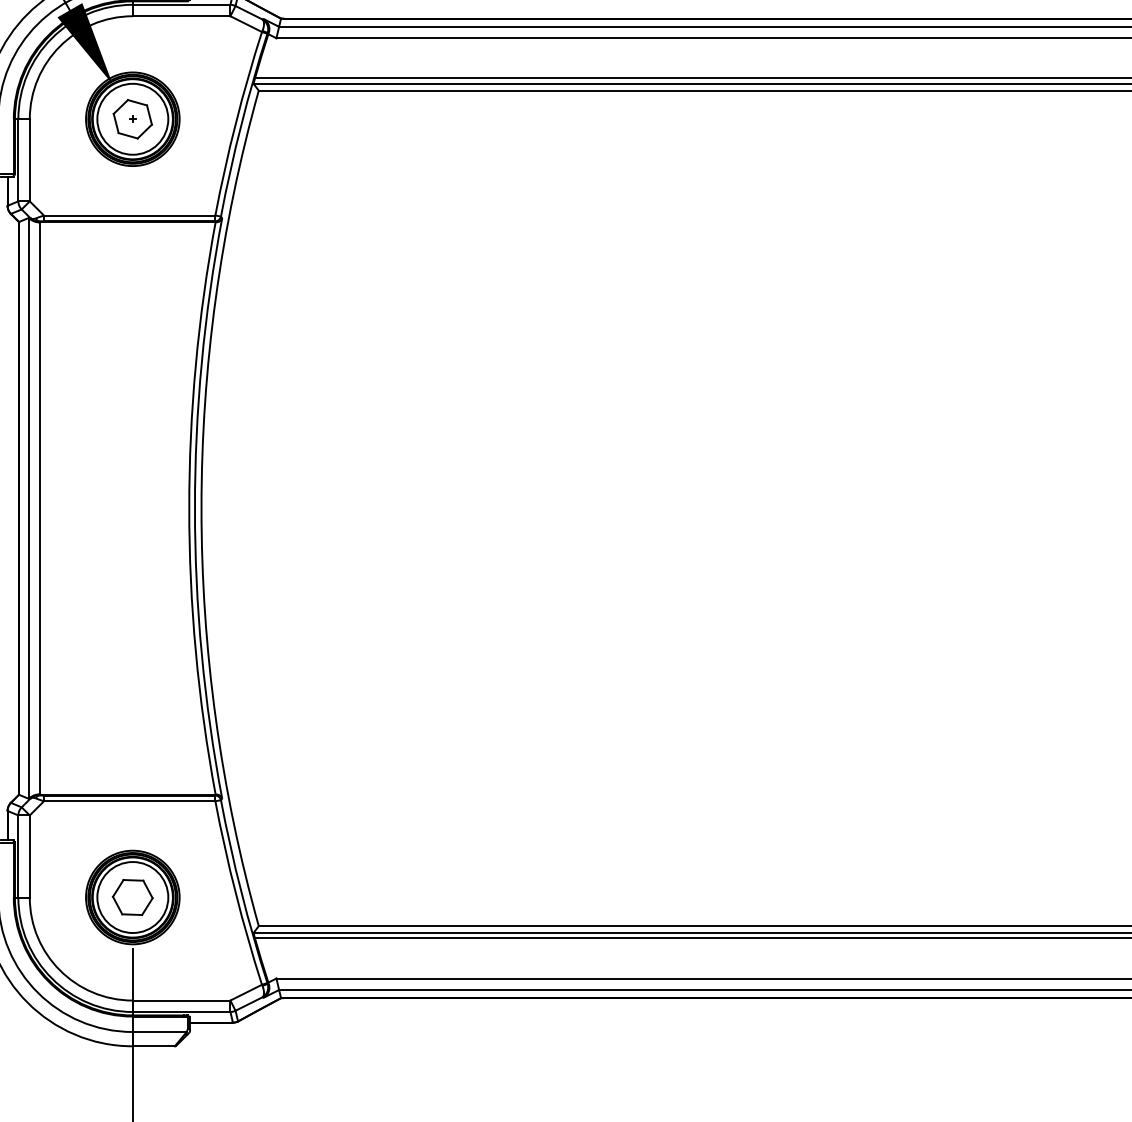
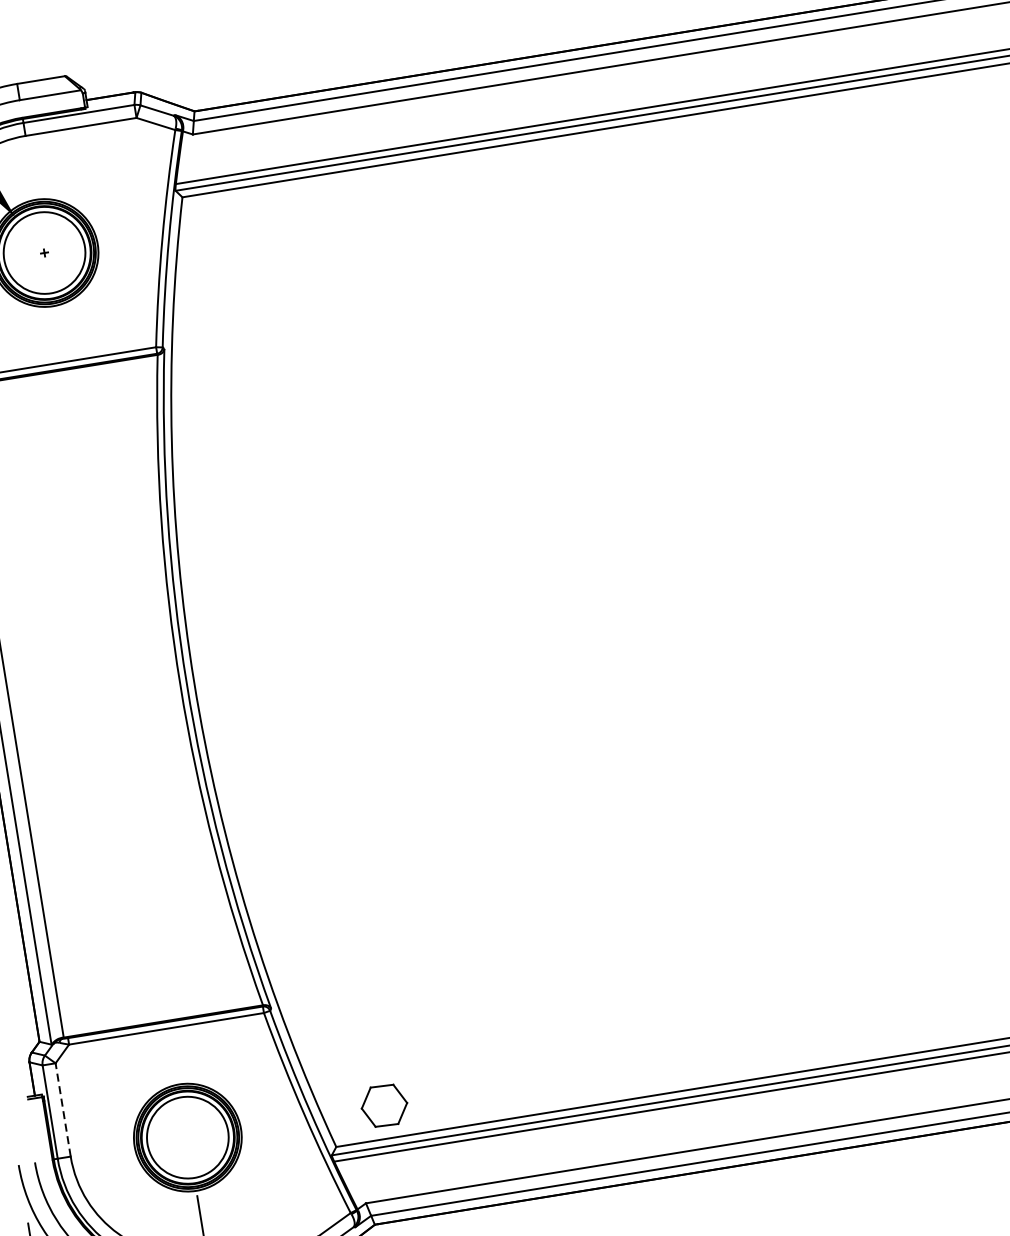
part: (132, 119) -> (44, 253), removed
line: (29, 855) -> (62, 1108), solid -> dashed
part: (132, 897) -> (384, 1105), moved

